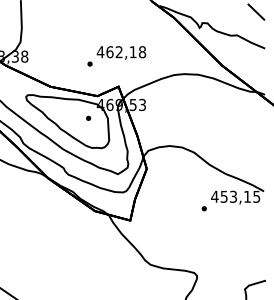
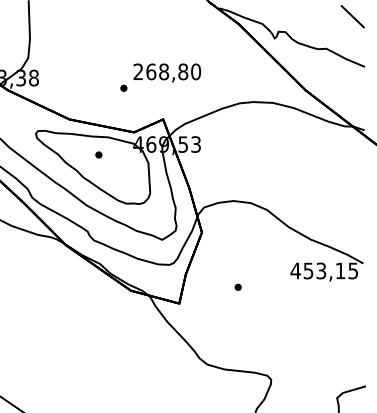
text: (121, 51) -> (167, 71), 462,18 -> 268,80
part: (88, 118) -> (98, 154), moved
part: (203, 208) -> (237, 286), moved

